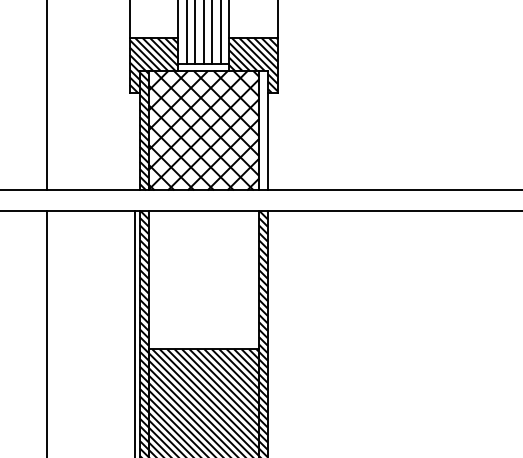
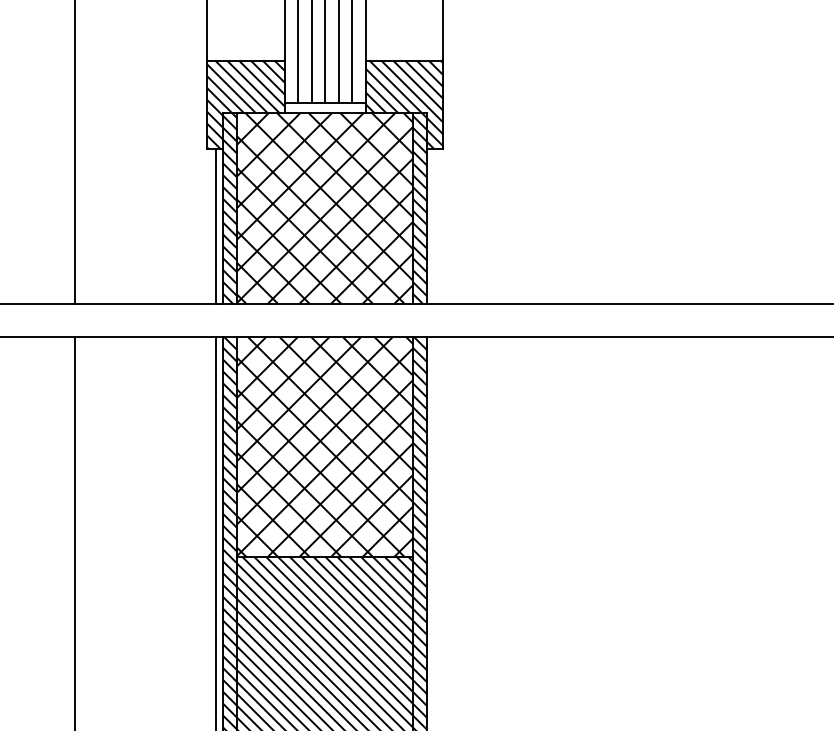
hatch: (263, 130) -> (420, 208), added
line: (135, 141) -> (215, 225), added
hatch: (203, 280) -> (324, 447), added

